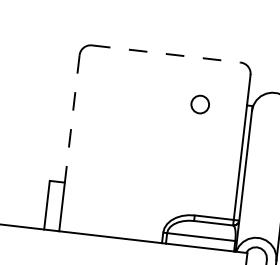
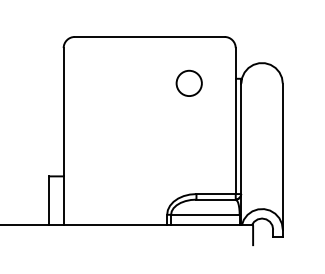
line: (166, 53) -> (149, 36), dashed -> solid
circle: (199, 103) -> (188, 82), size x1.43
line: (72, 119) -> (63, 112), dashed -> solid

